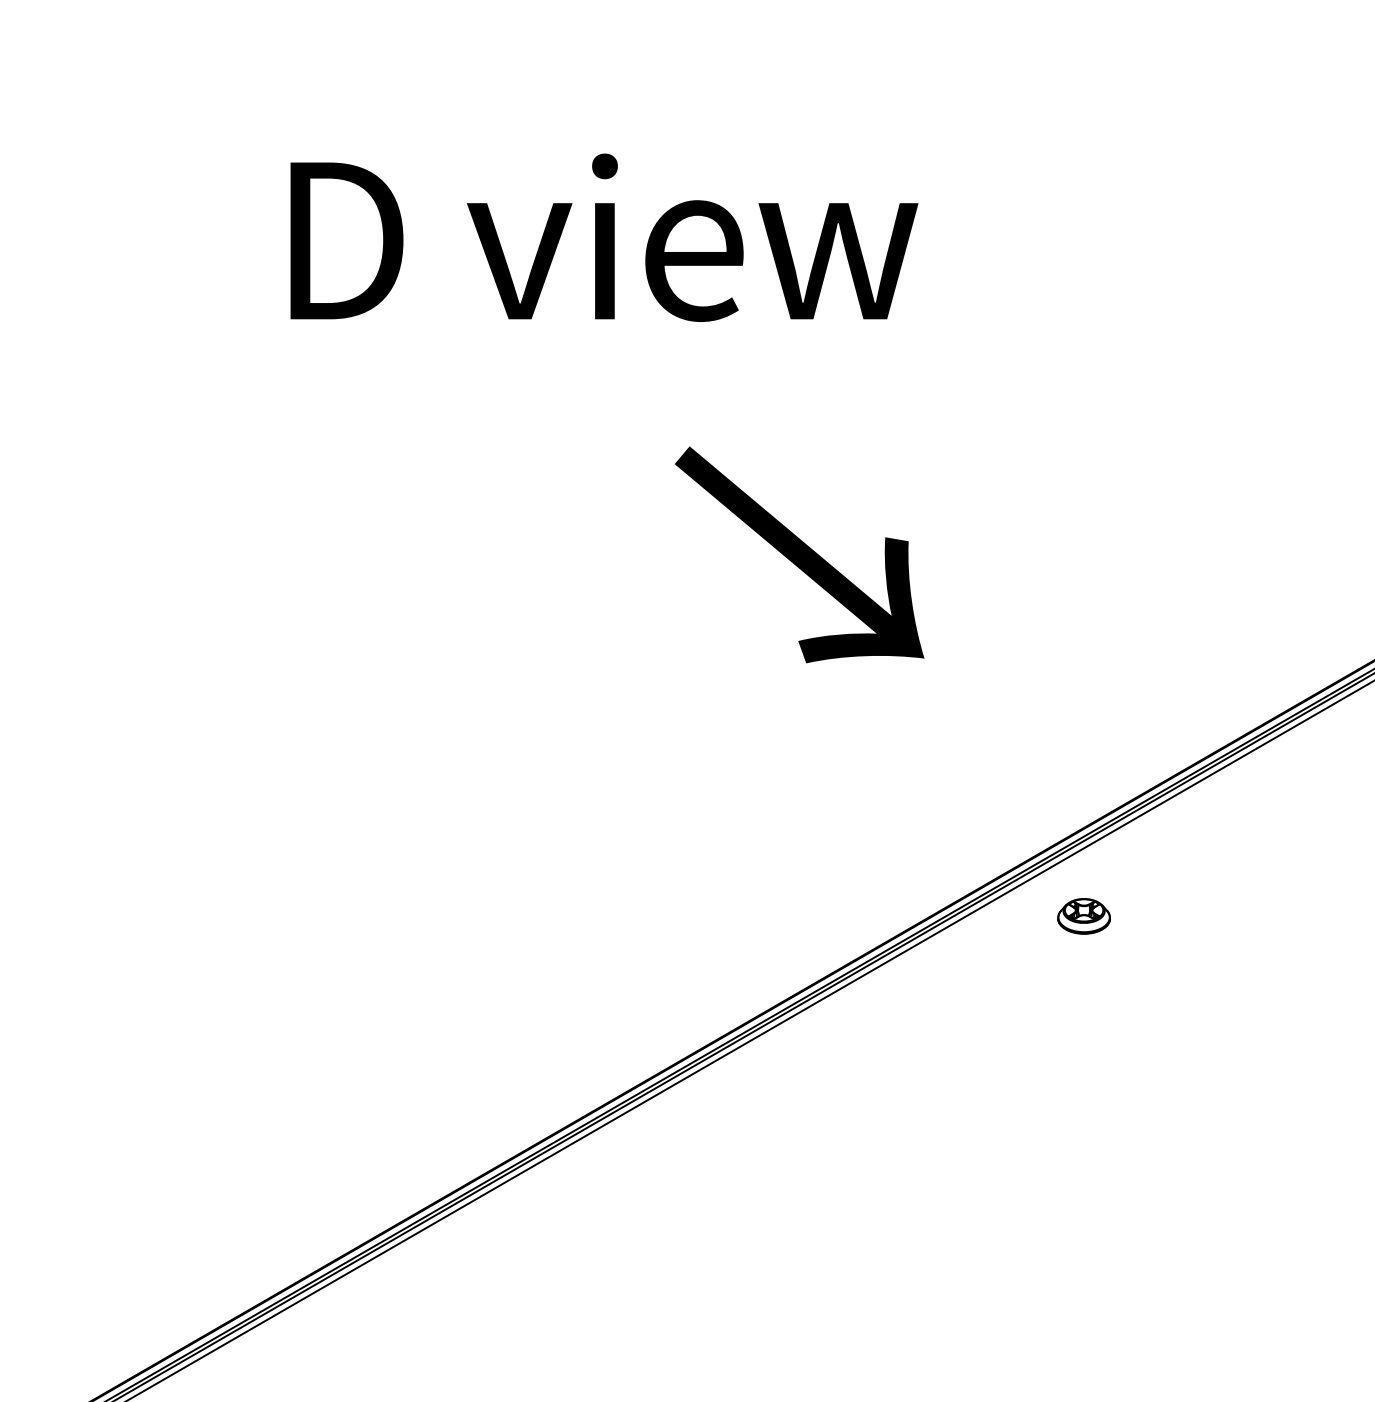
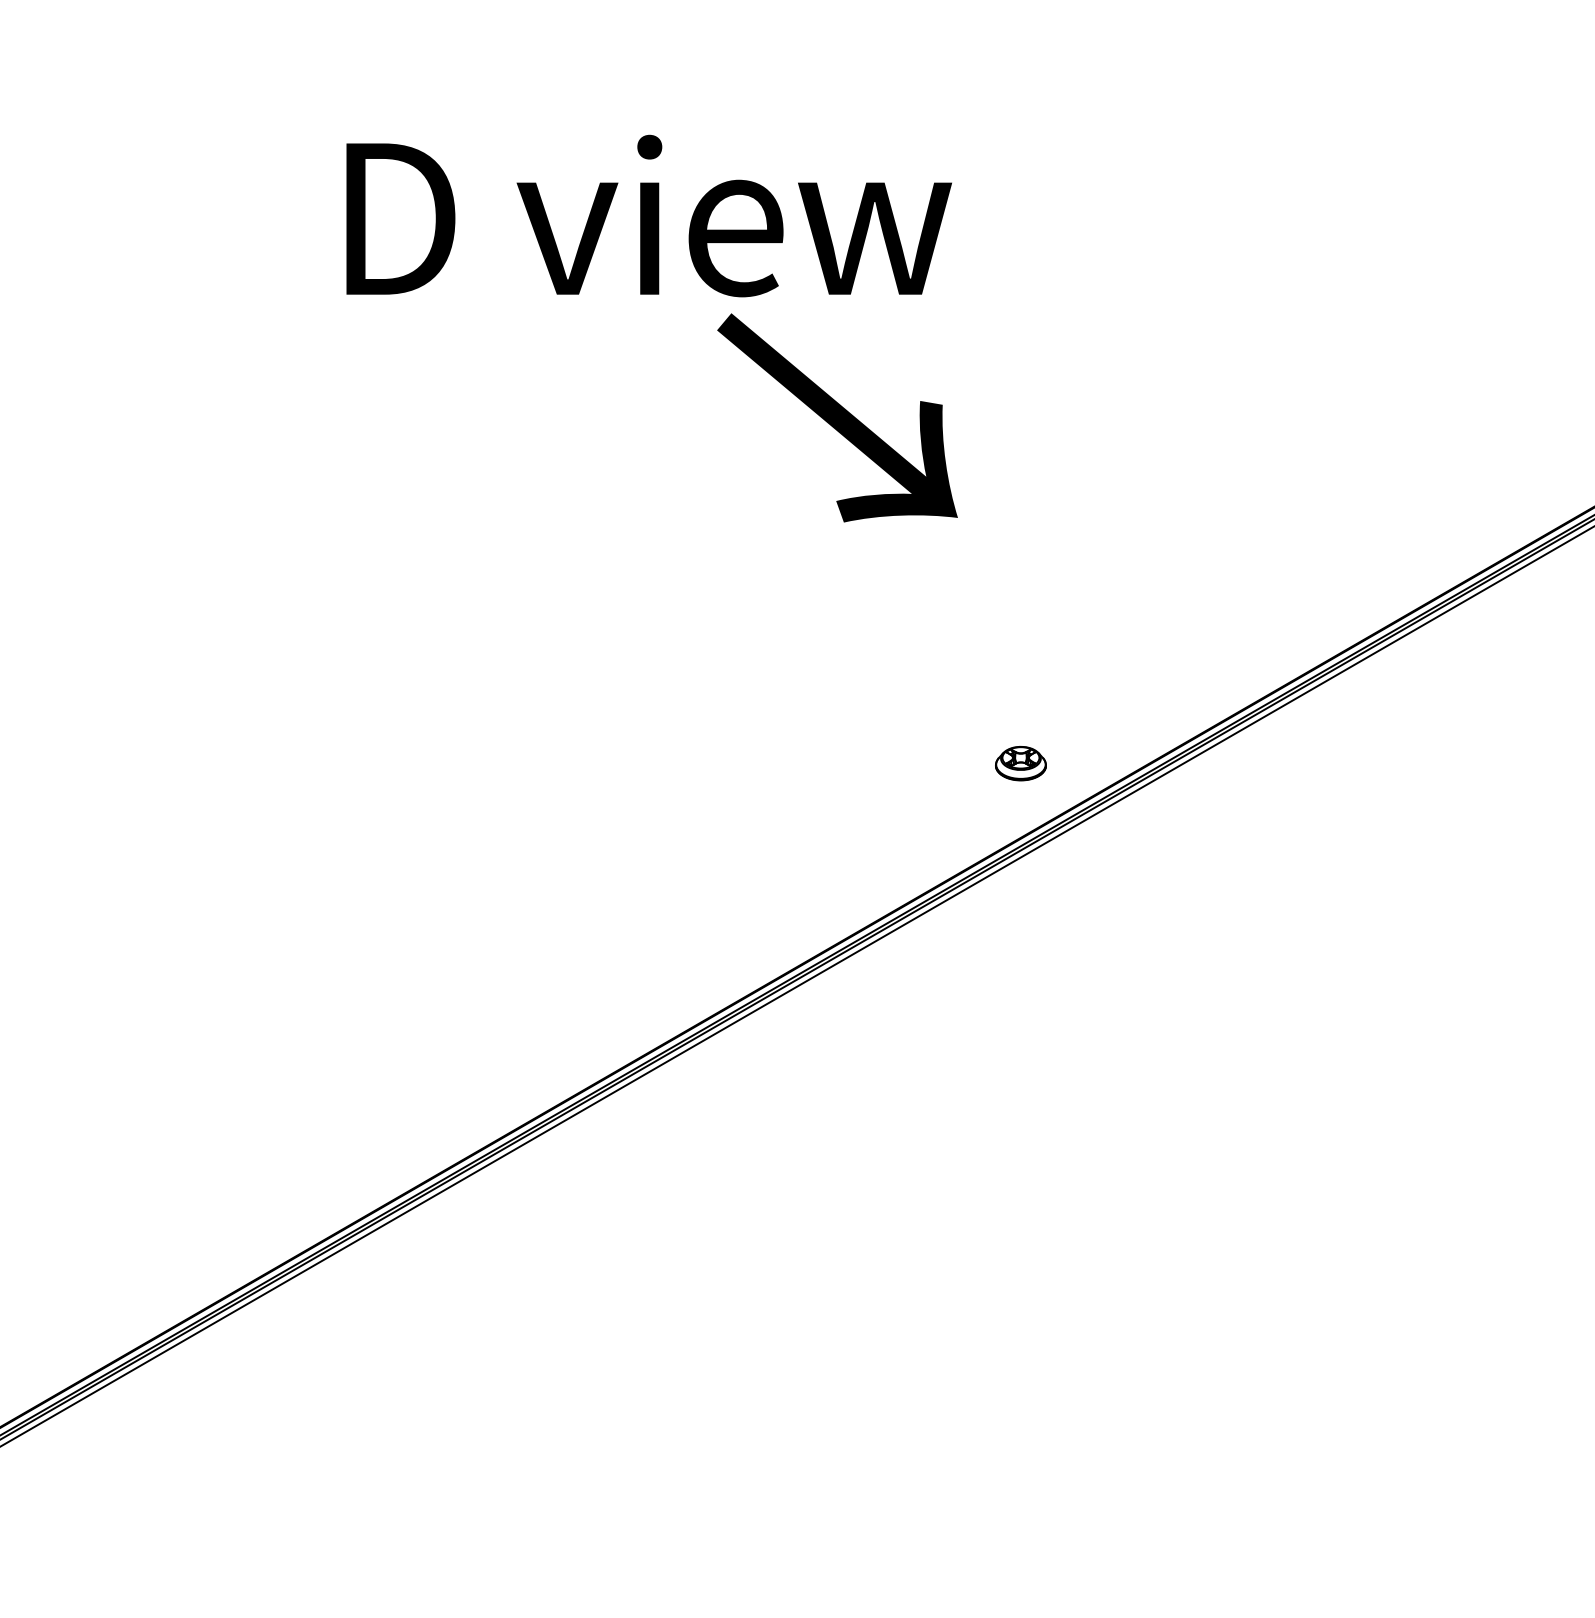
text: (799, 554) -> (837, 417), moved
part: (1083, 916) -> (1020, 763), moved

